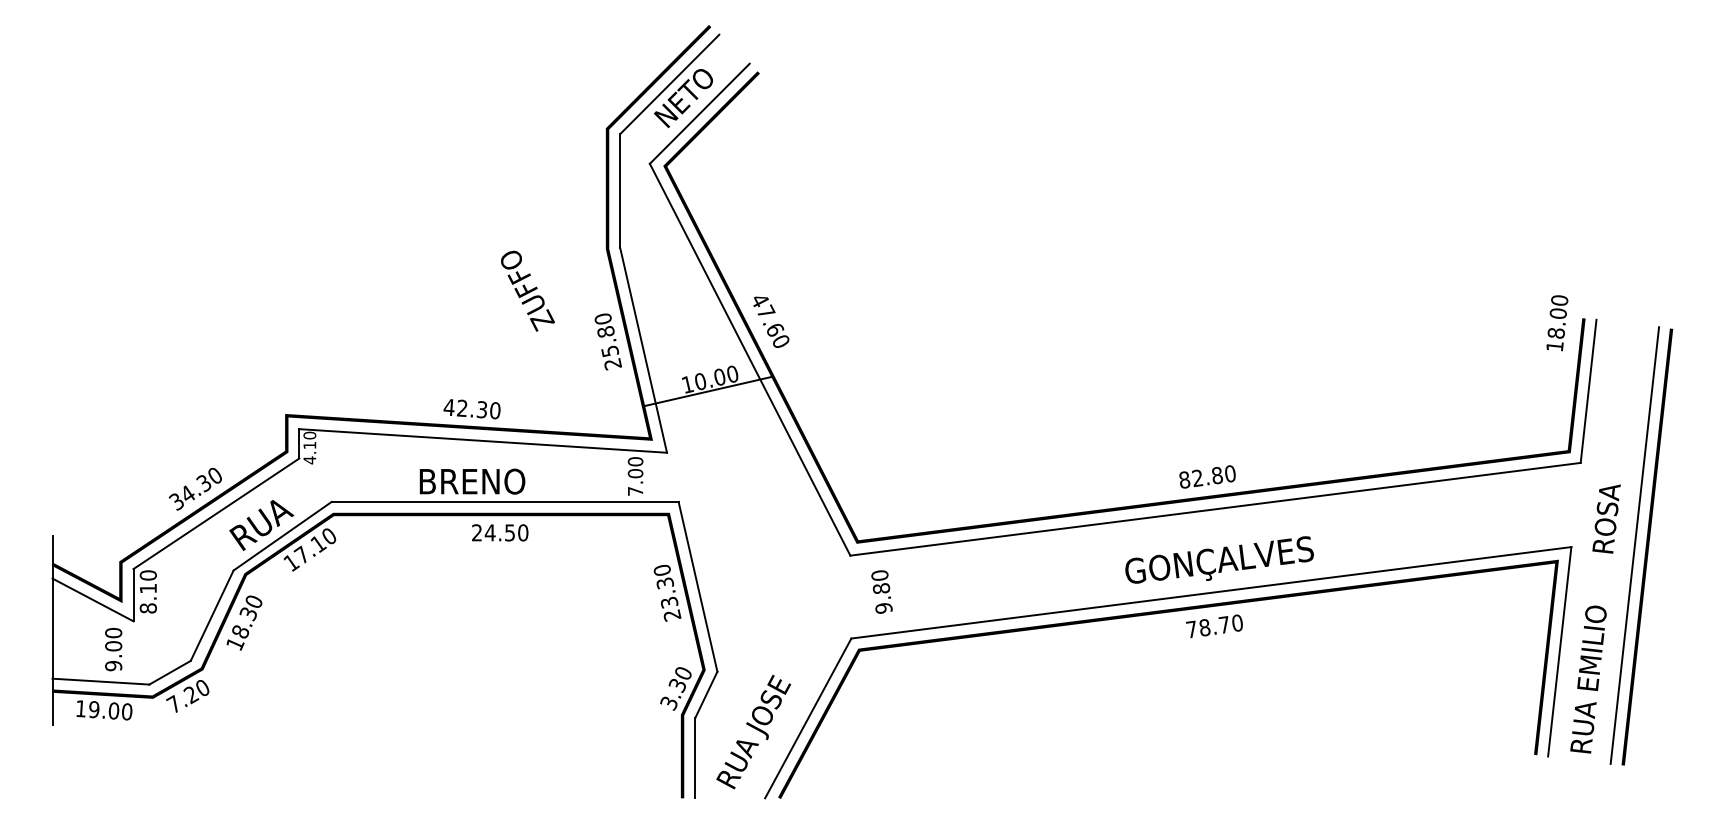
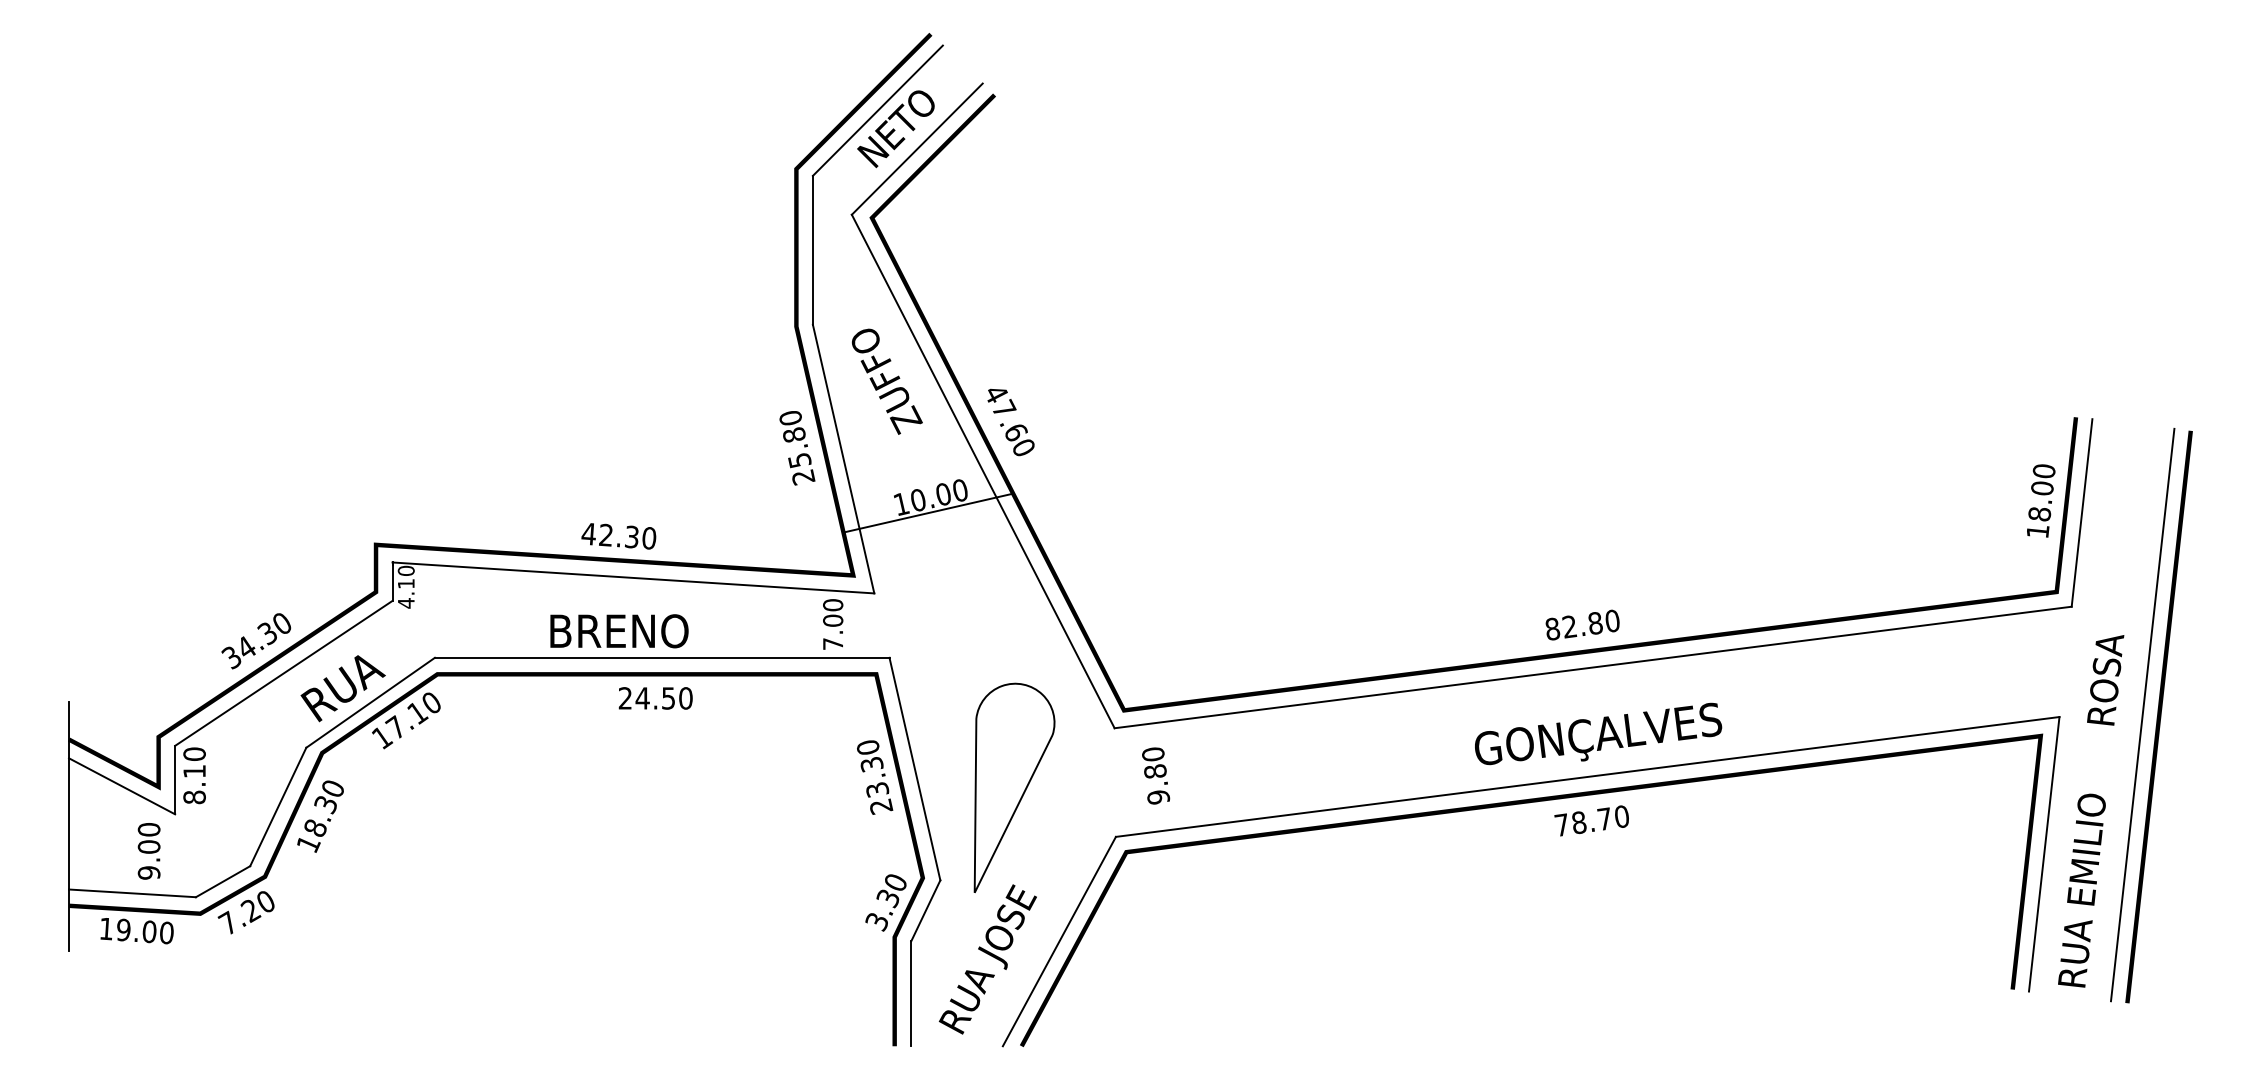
text: (527, 290) -> (886, 380), moved
text: (1557, 323) -> (2041, 501), moved
part: (773, 600) -> (1013, 787), added

